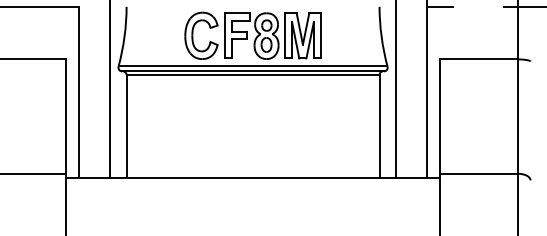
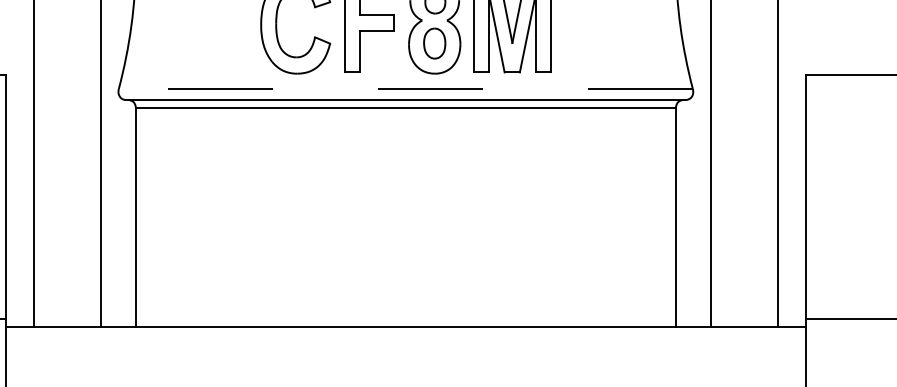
line: (252, 66) -> (404, 89), solid -> dashed

